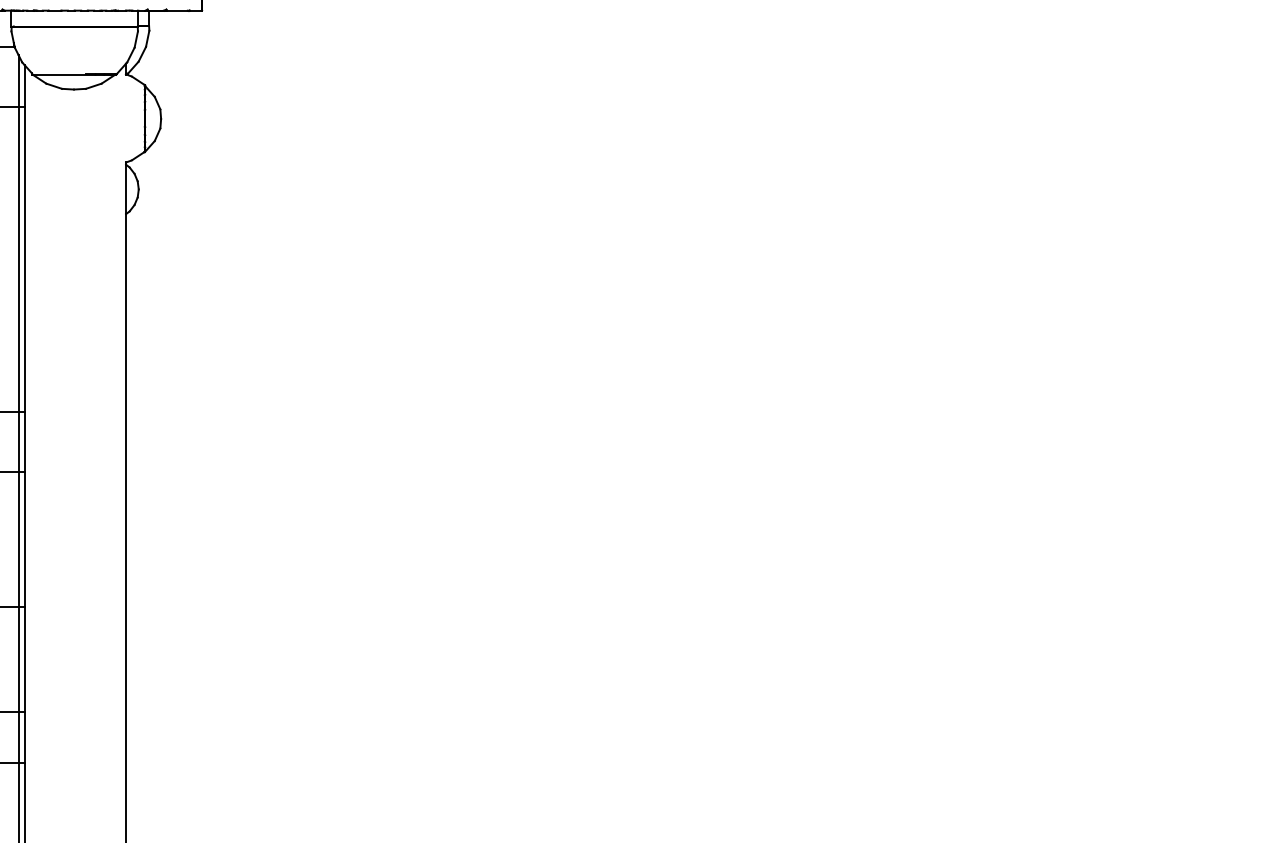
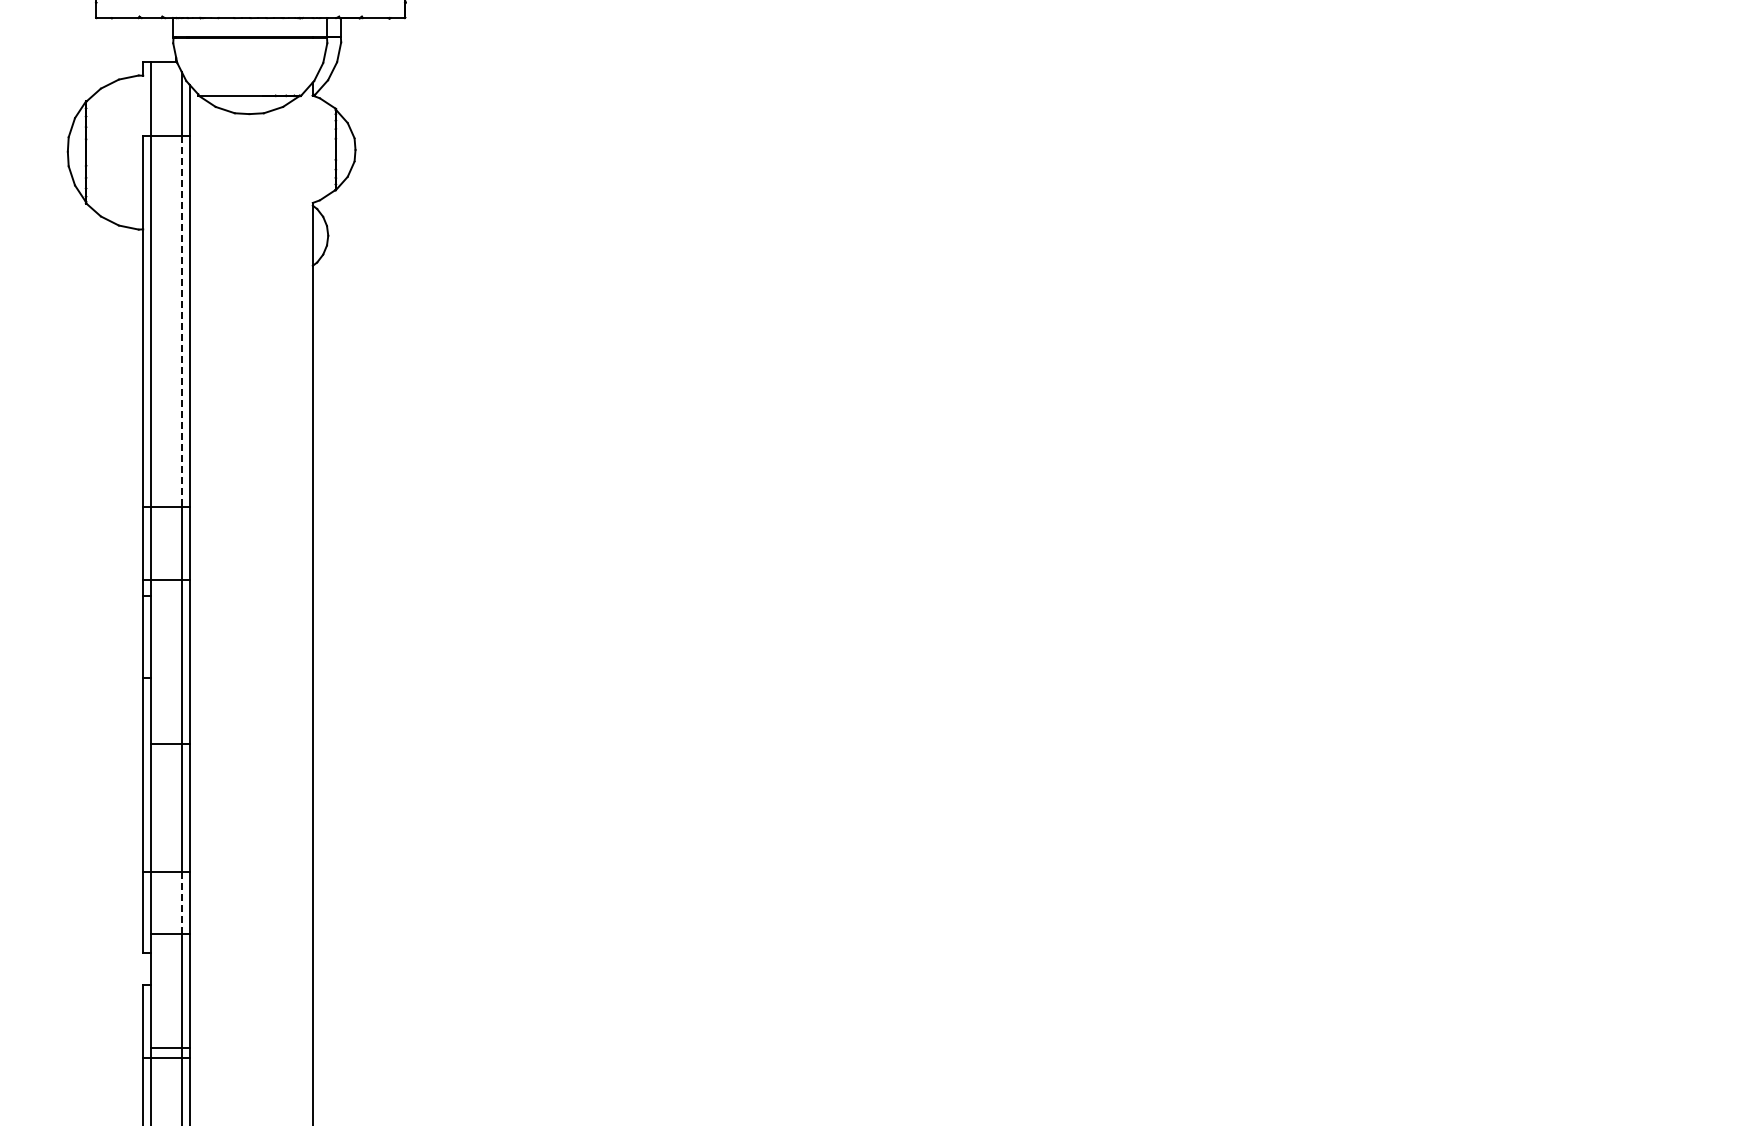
line: (18, 259) -> (181, 321), solid -> dashed
line: (18, 737) -> (181, 903), solid -> dashed

